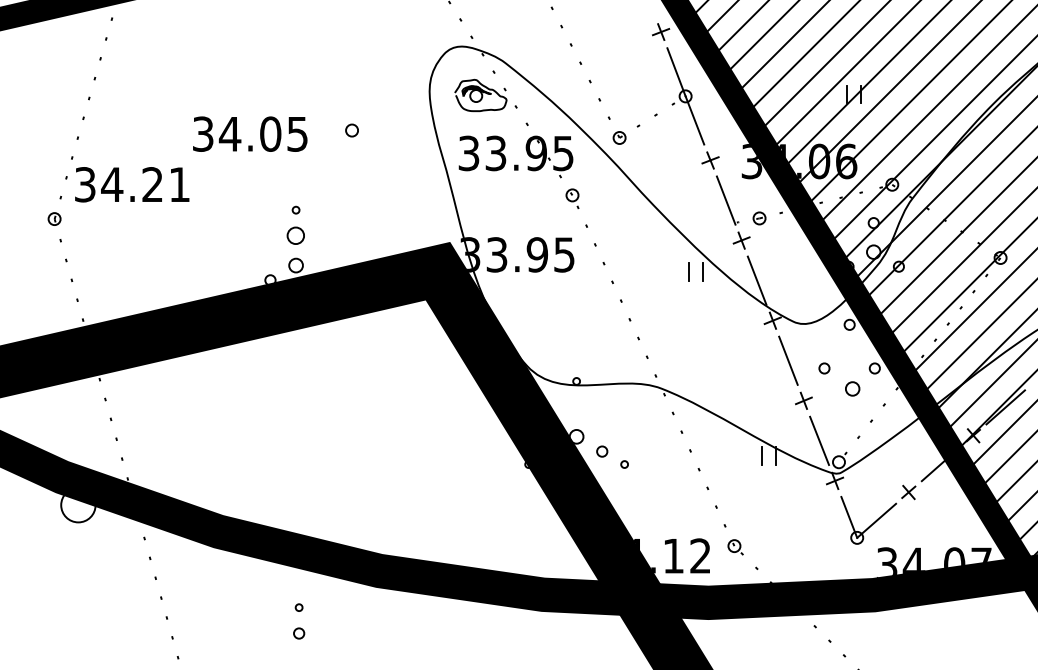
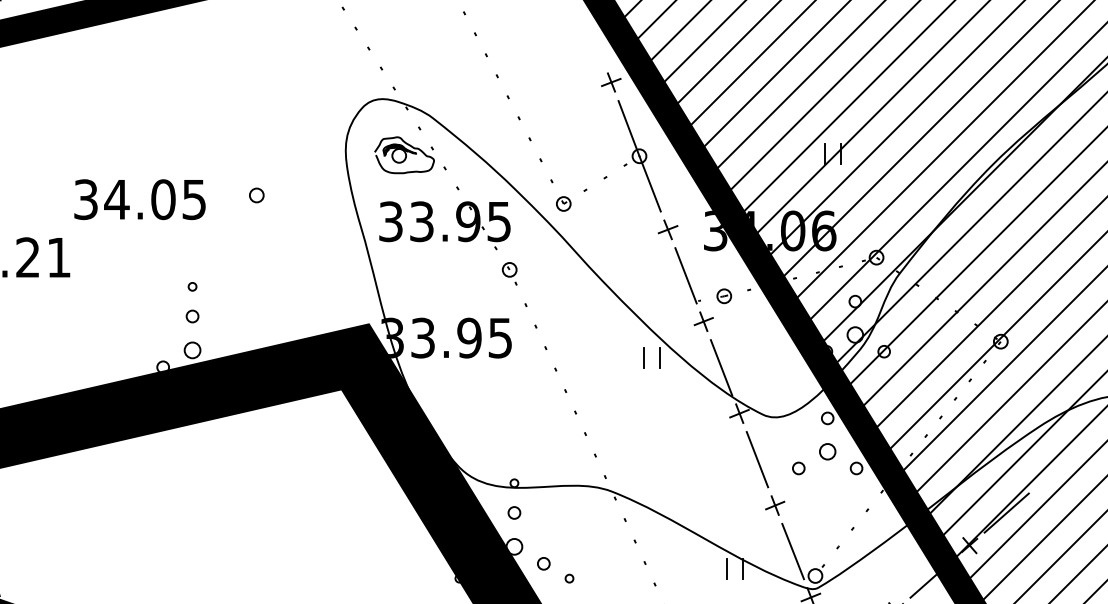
circle: (296, 236) -> (193, 317), size x0.62
circle: (852, 388) -> (827, 451), moved
circle: (576, 407) -> (514, 513), added

